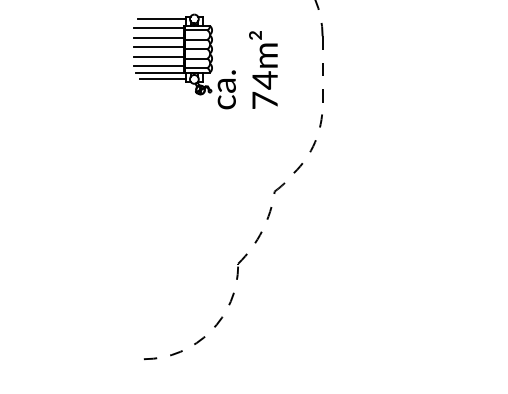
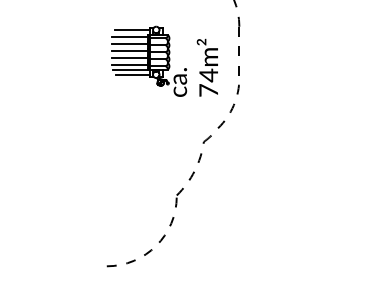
part: (205, 60) -> (164, 60), moved

